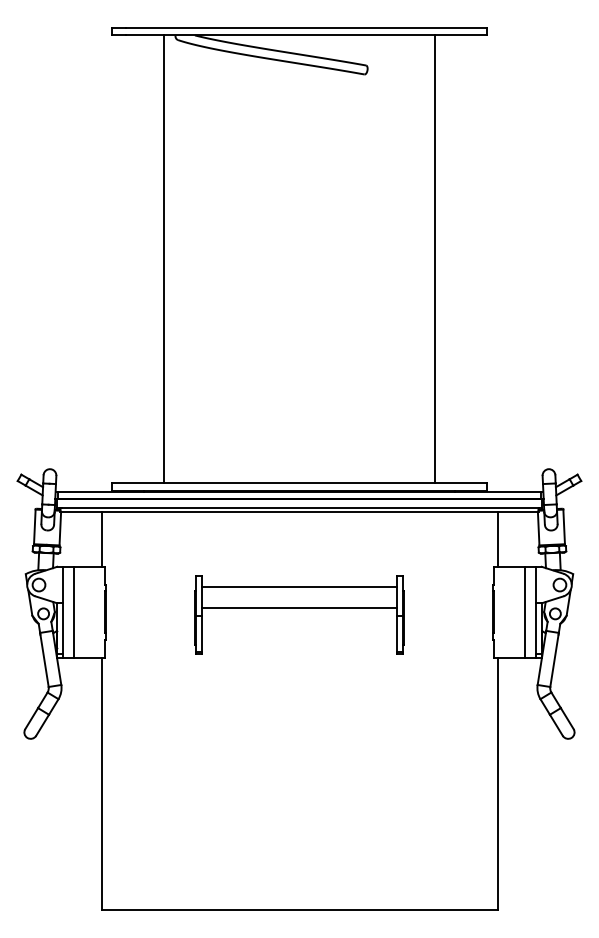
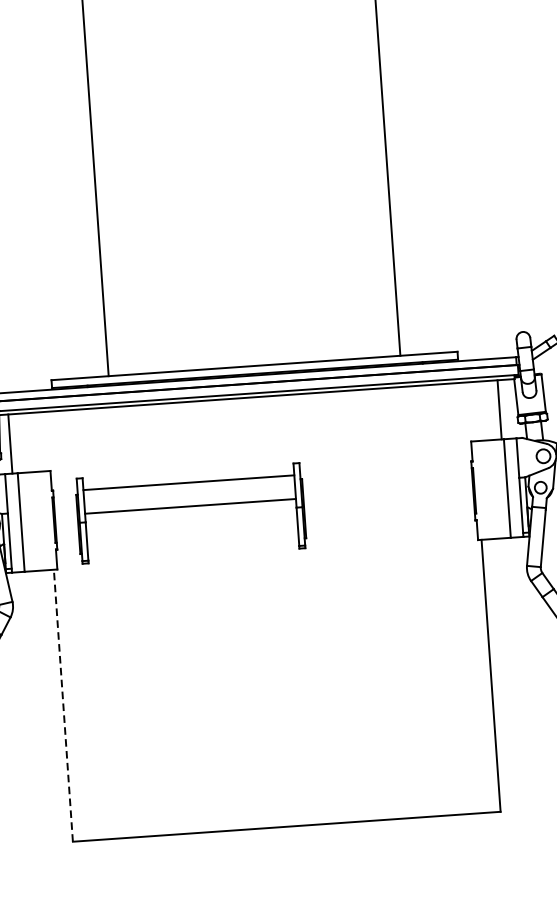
line: (101, 539) -> (10, 444), moved
line: (497, 539) -> (499, 409), moved
part: (299, 614) -> (190, 512), moved
line: (101, 783) -> (63, 705), solid -> dashed

